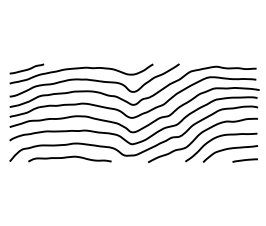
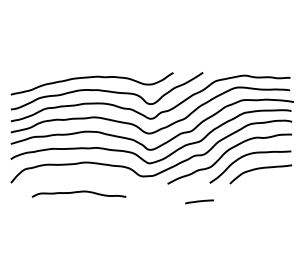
curve: (27, 69) -> (30, 78), removed
curve: (69, 157) -> (78, 192), moved
line: (245, 160) -> (199, 201), moved

